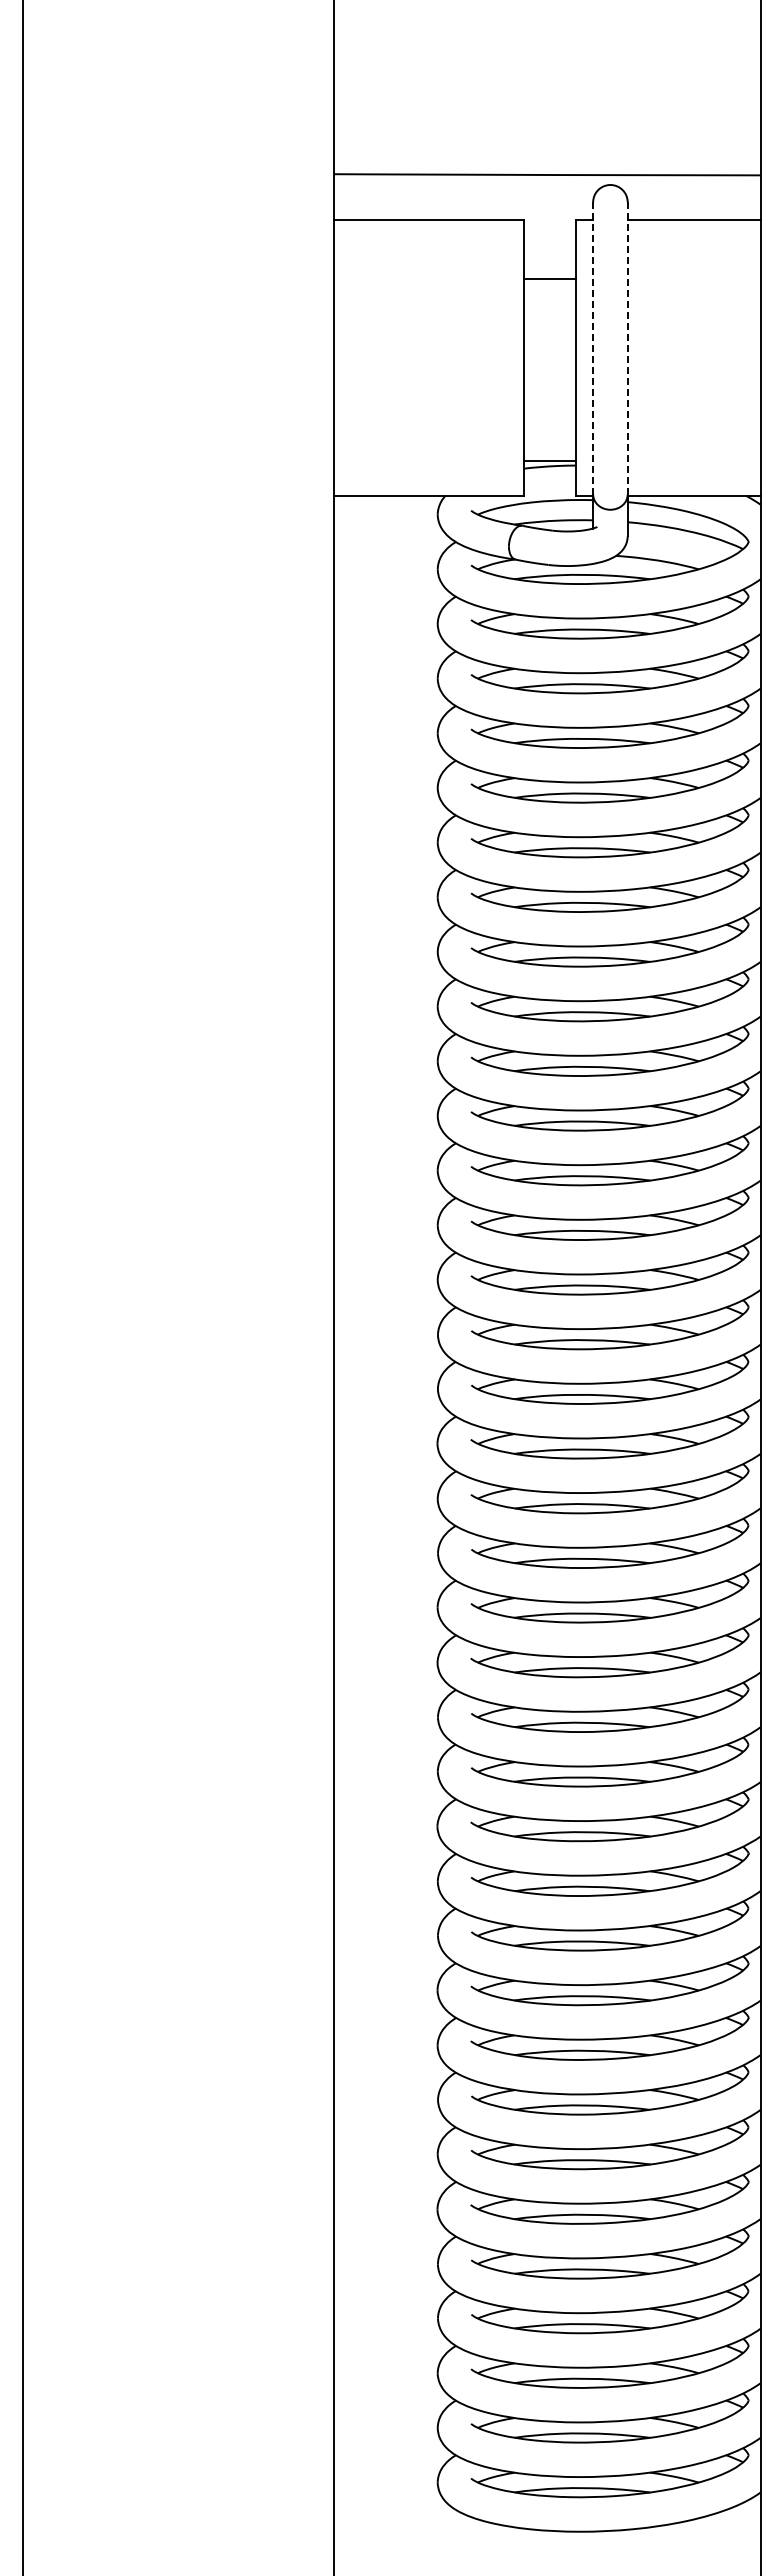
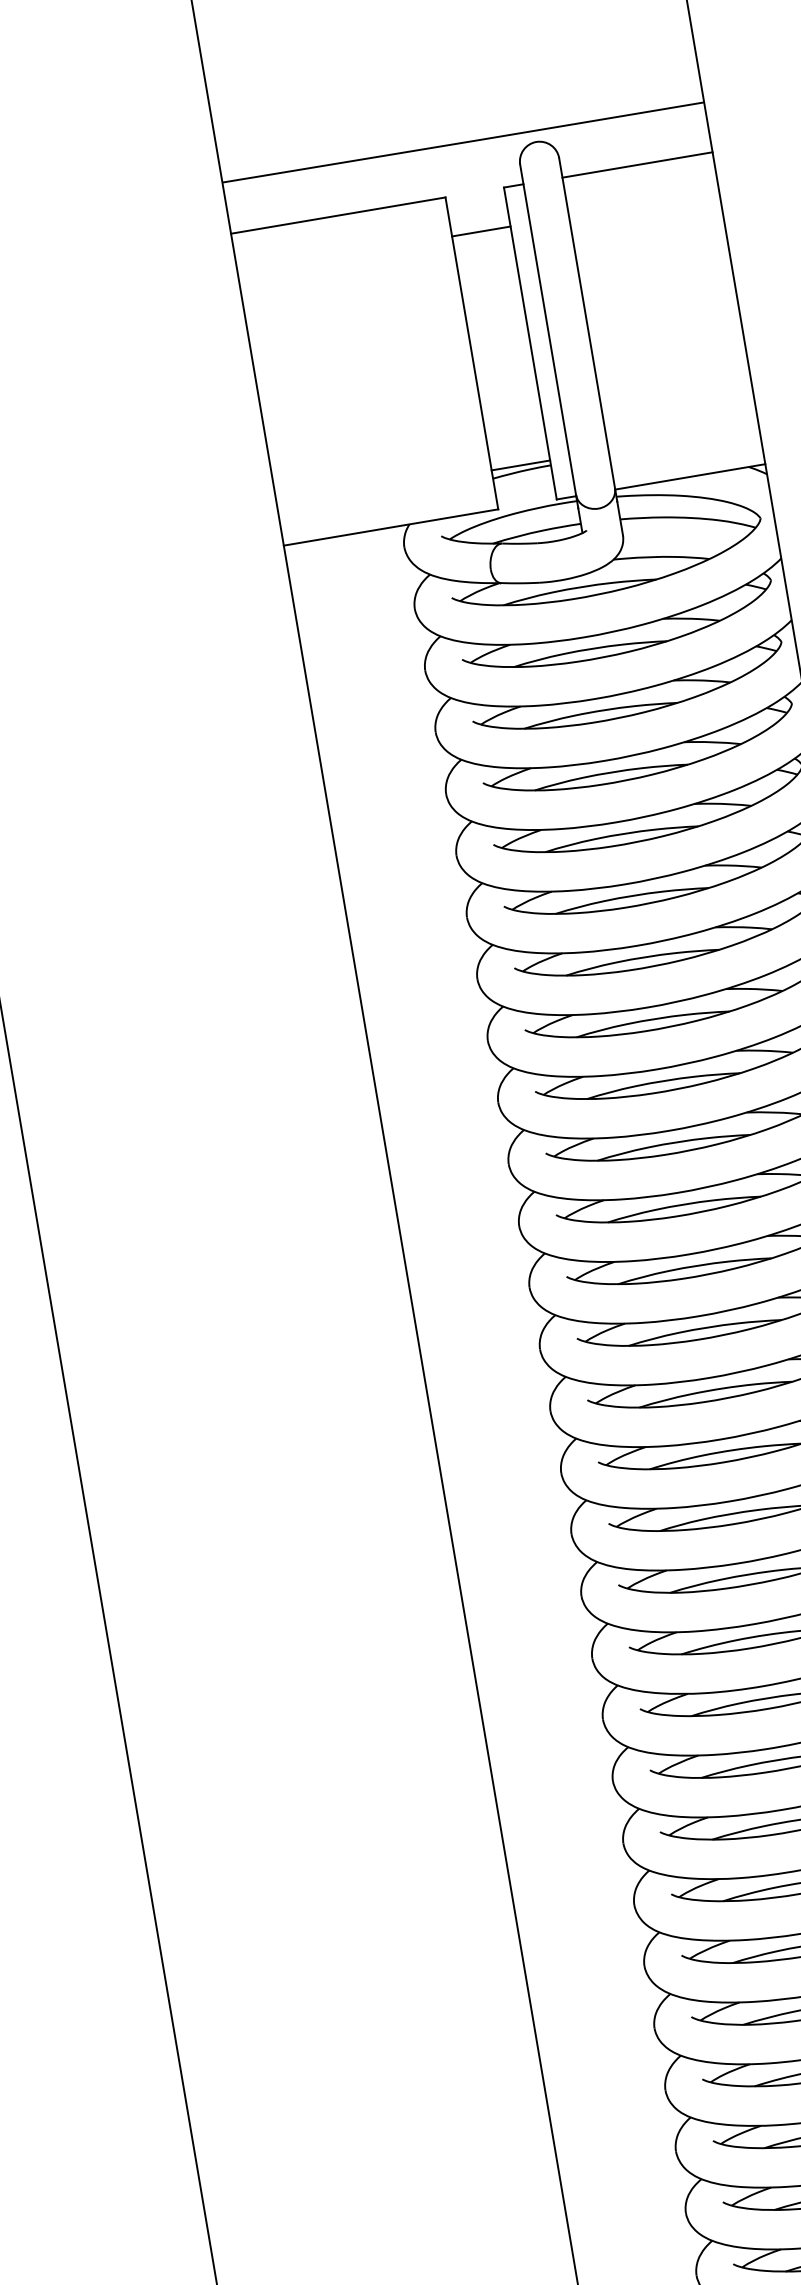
line: (549, 279) -> (480, 232), moved
line: (627, 347) -> (586, 322), dashed -> solid
line: (593, 348) -> (548, 329), dashed -> solid

